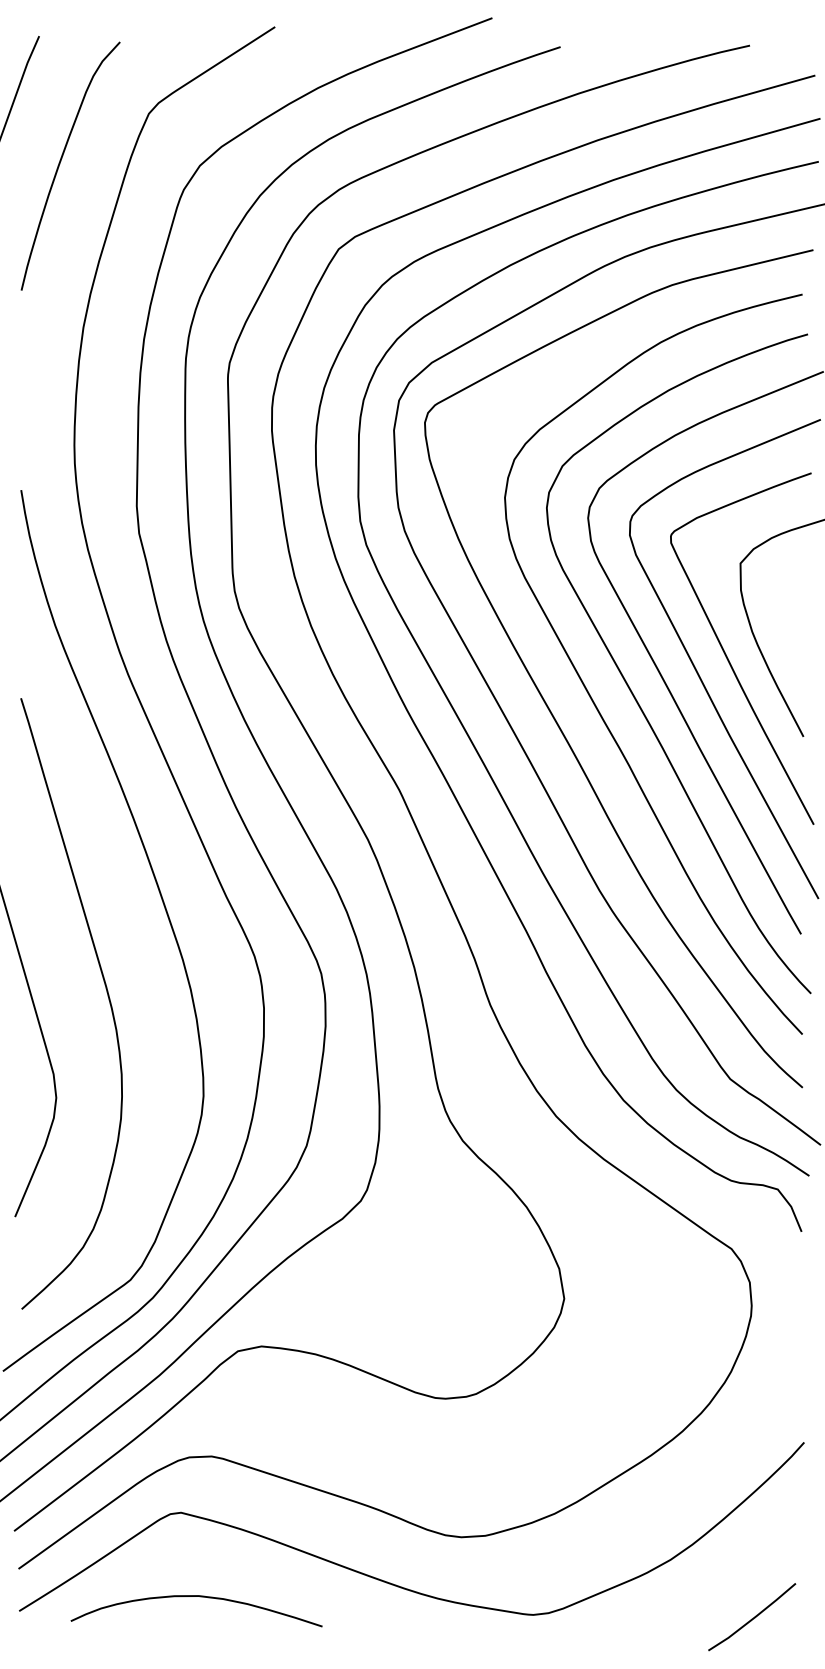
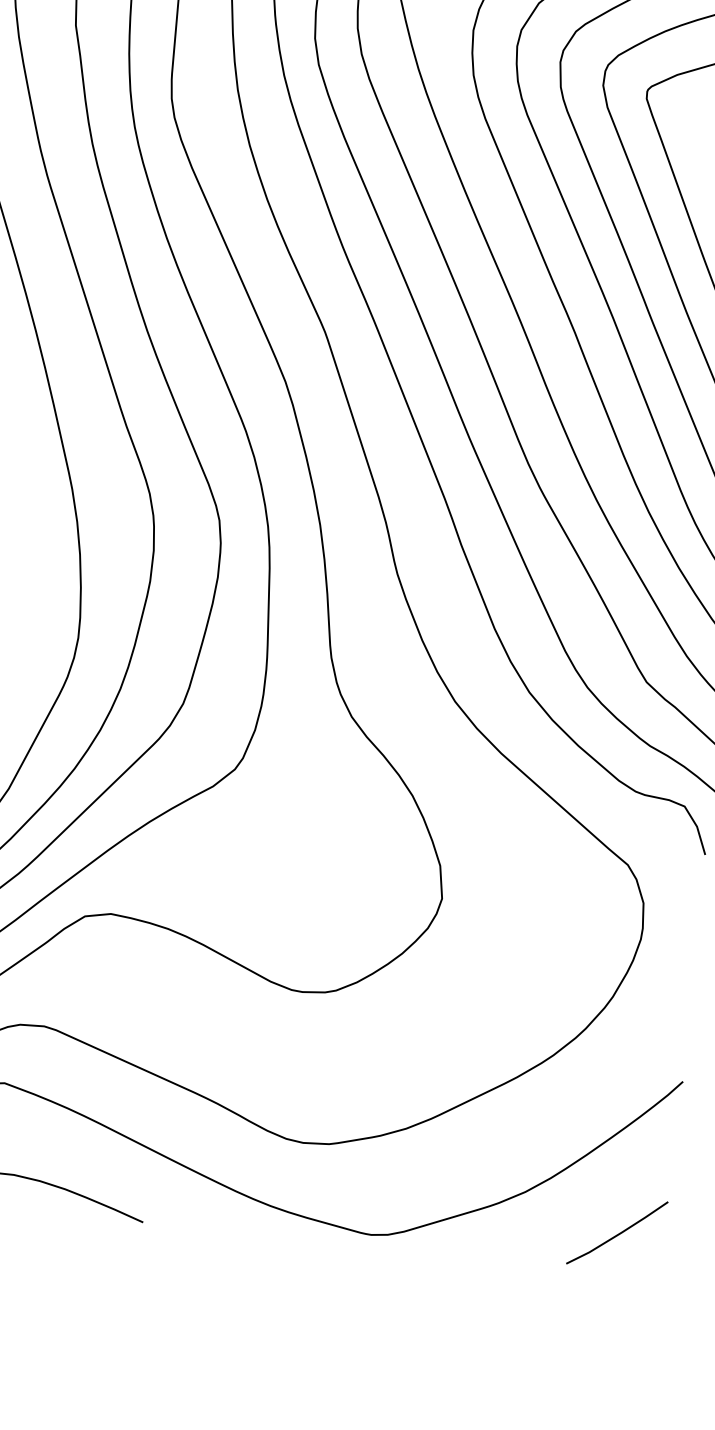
line: (753, 1617) -> (618, 1233), moved

